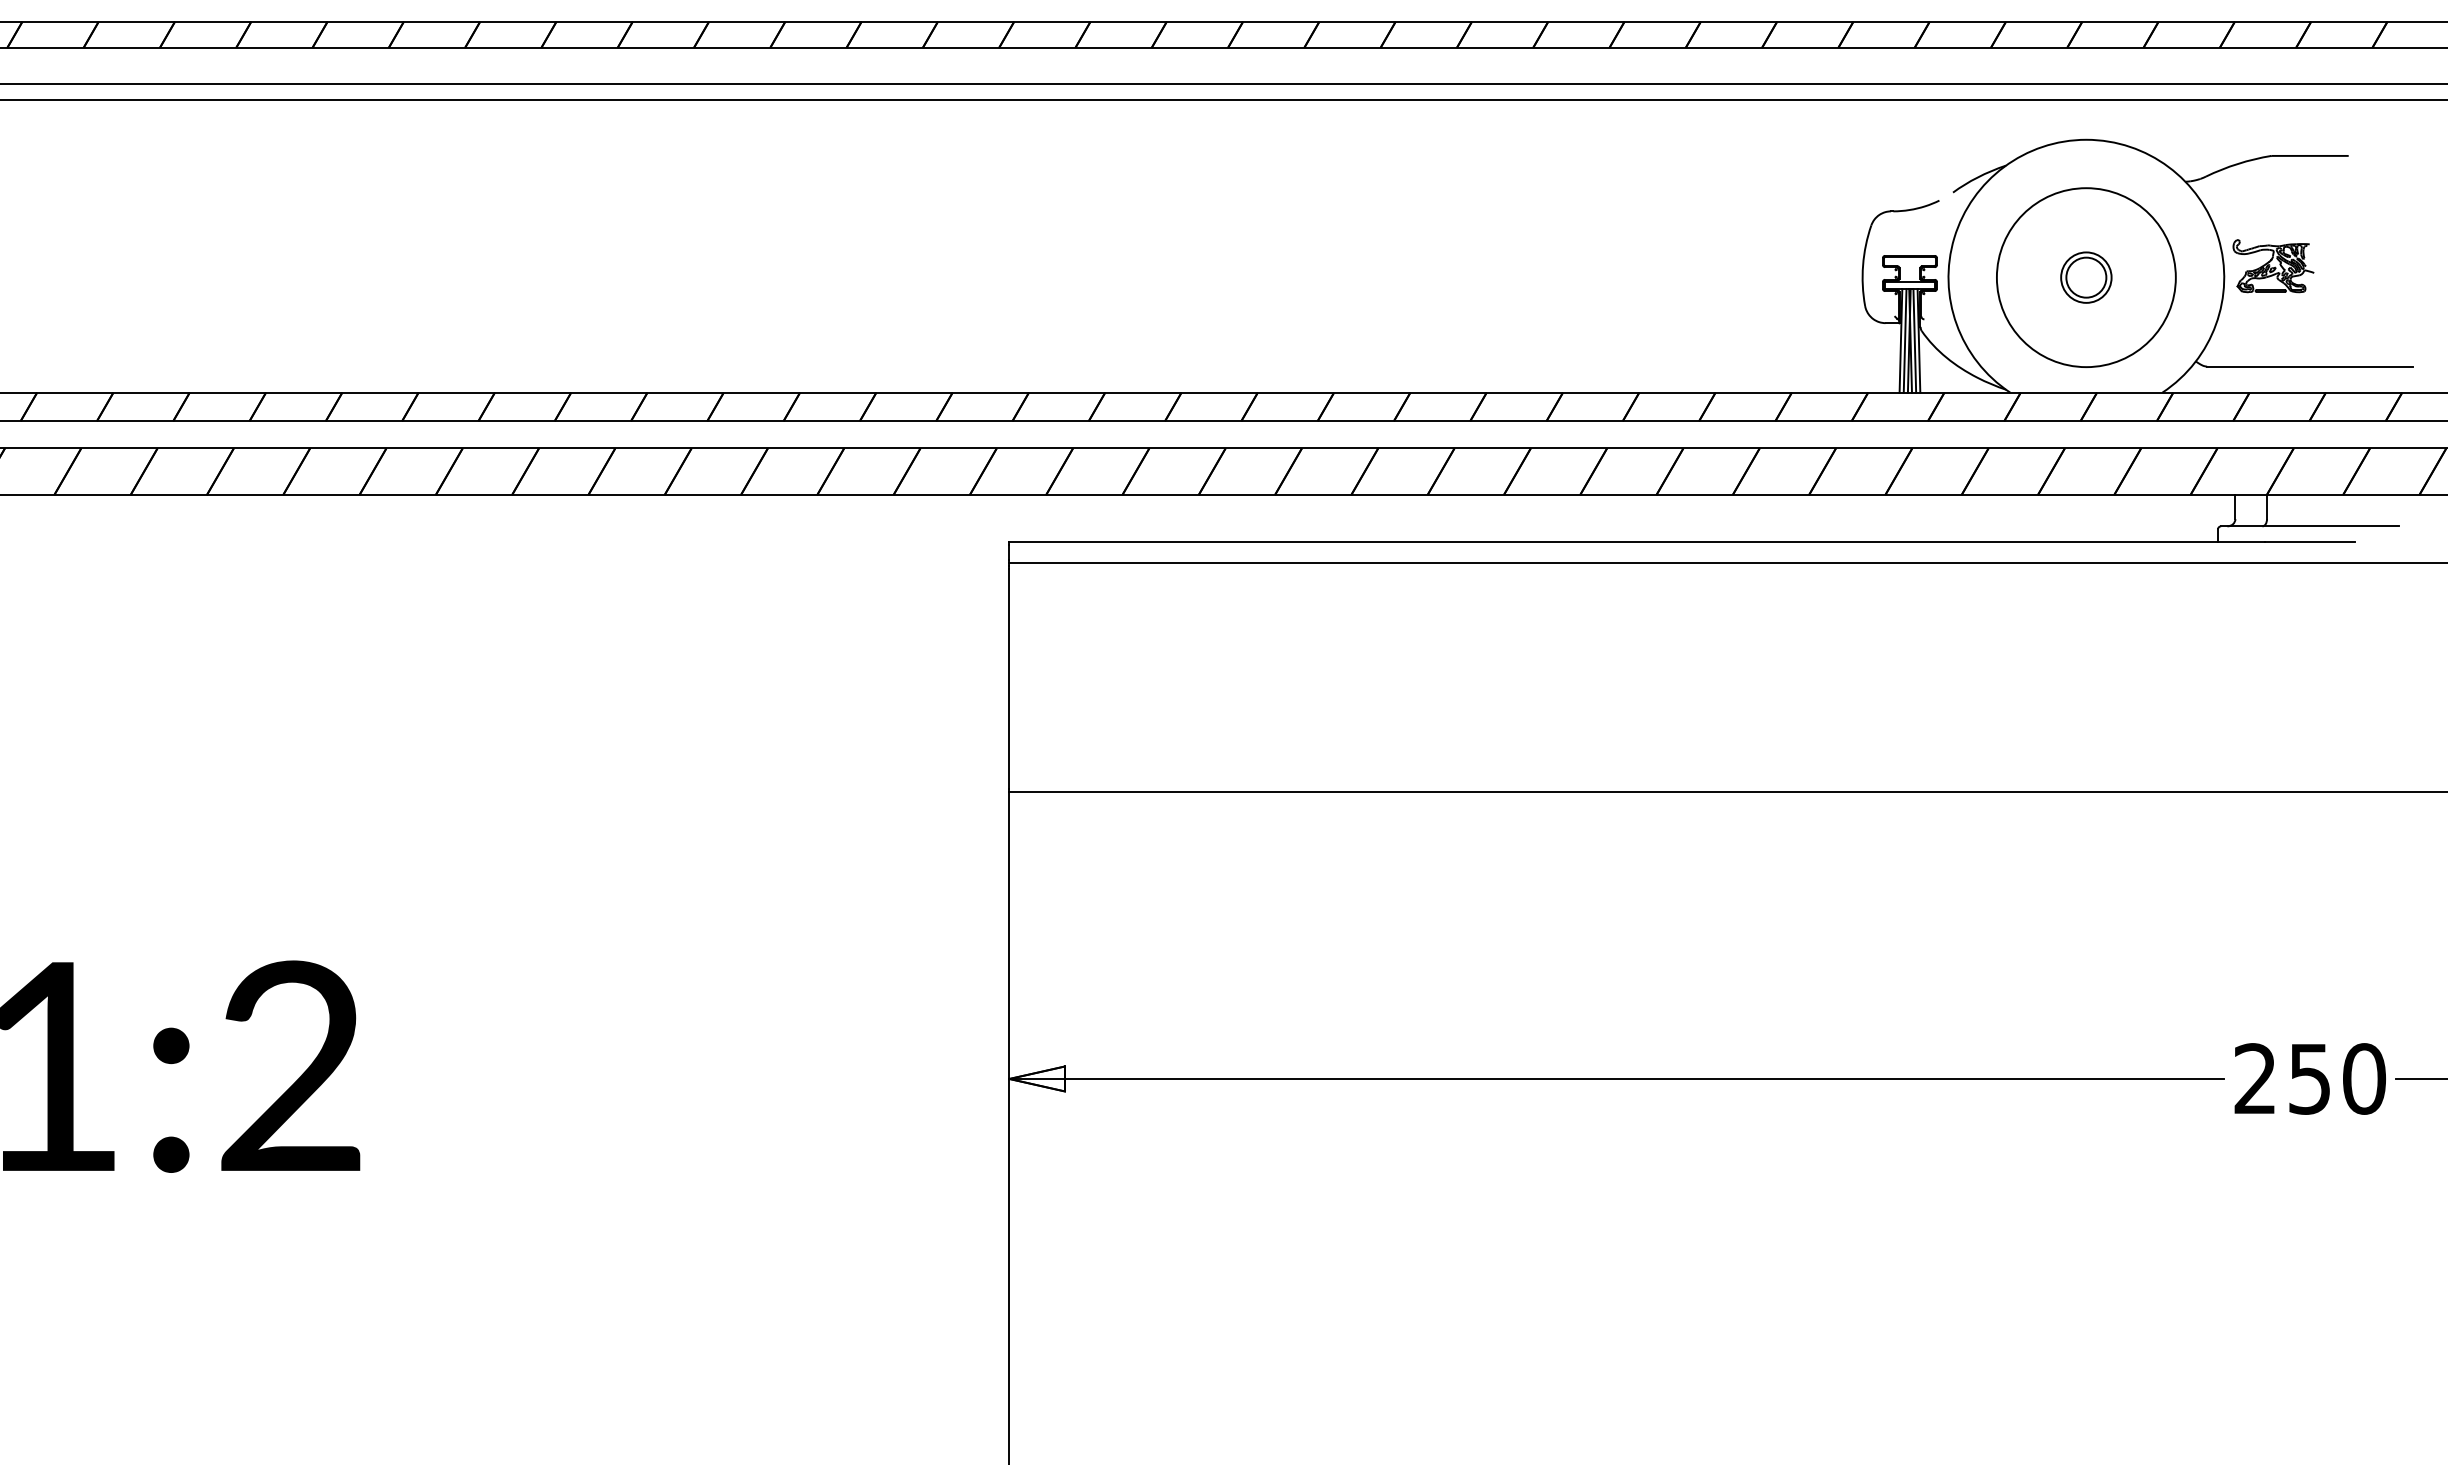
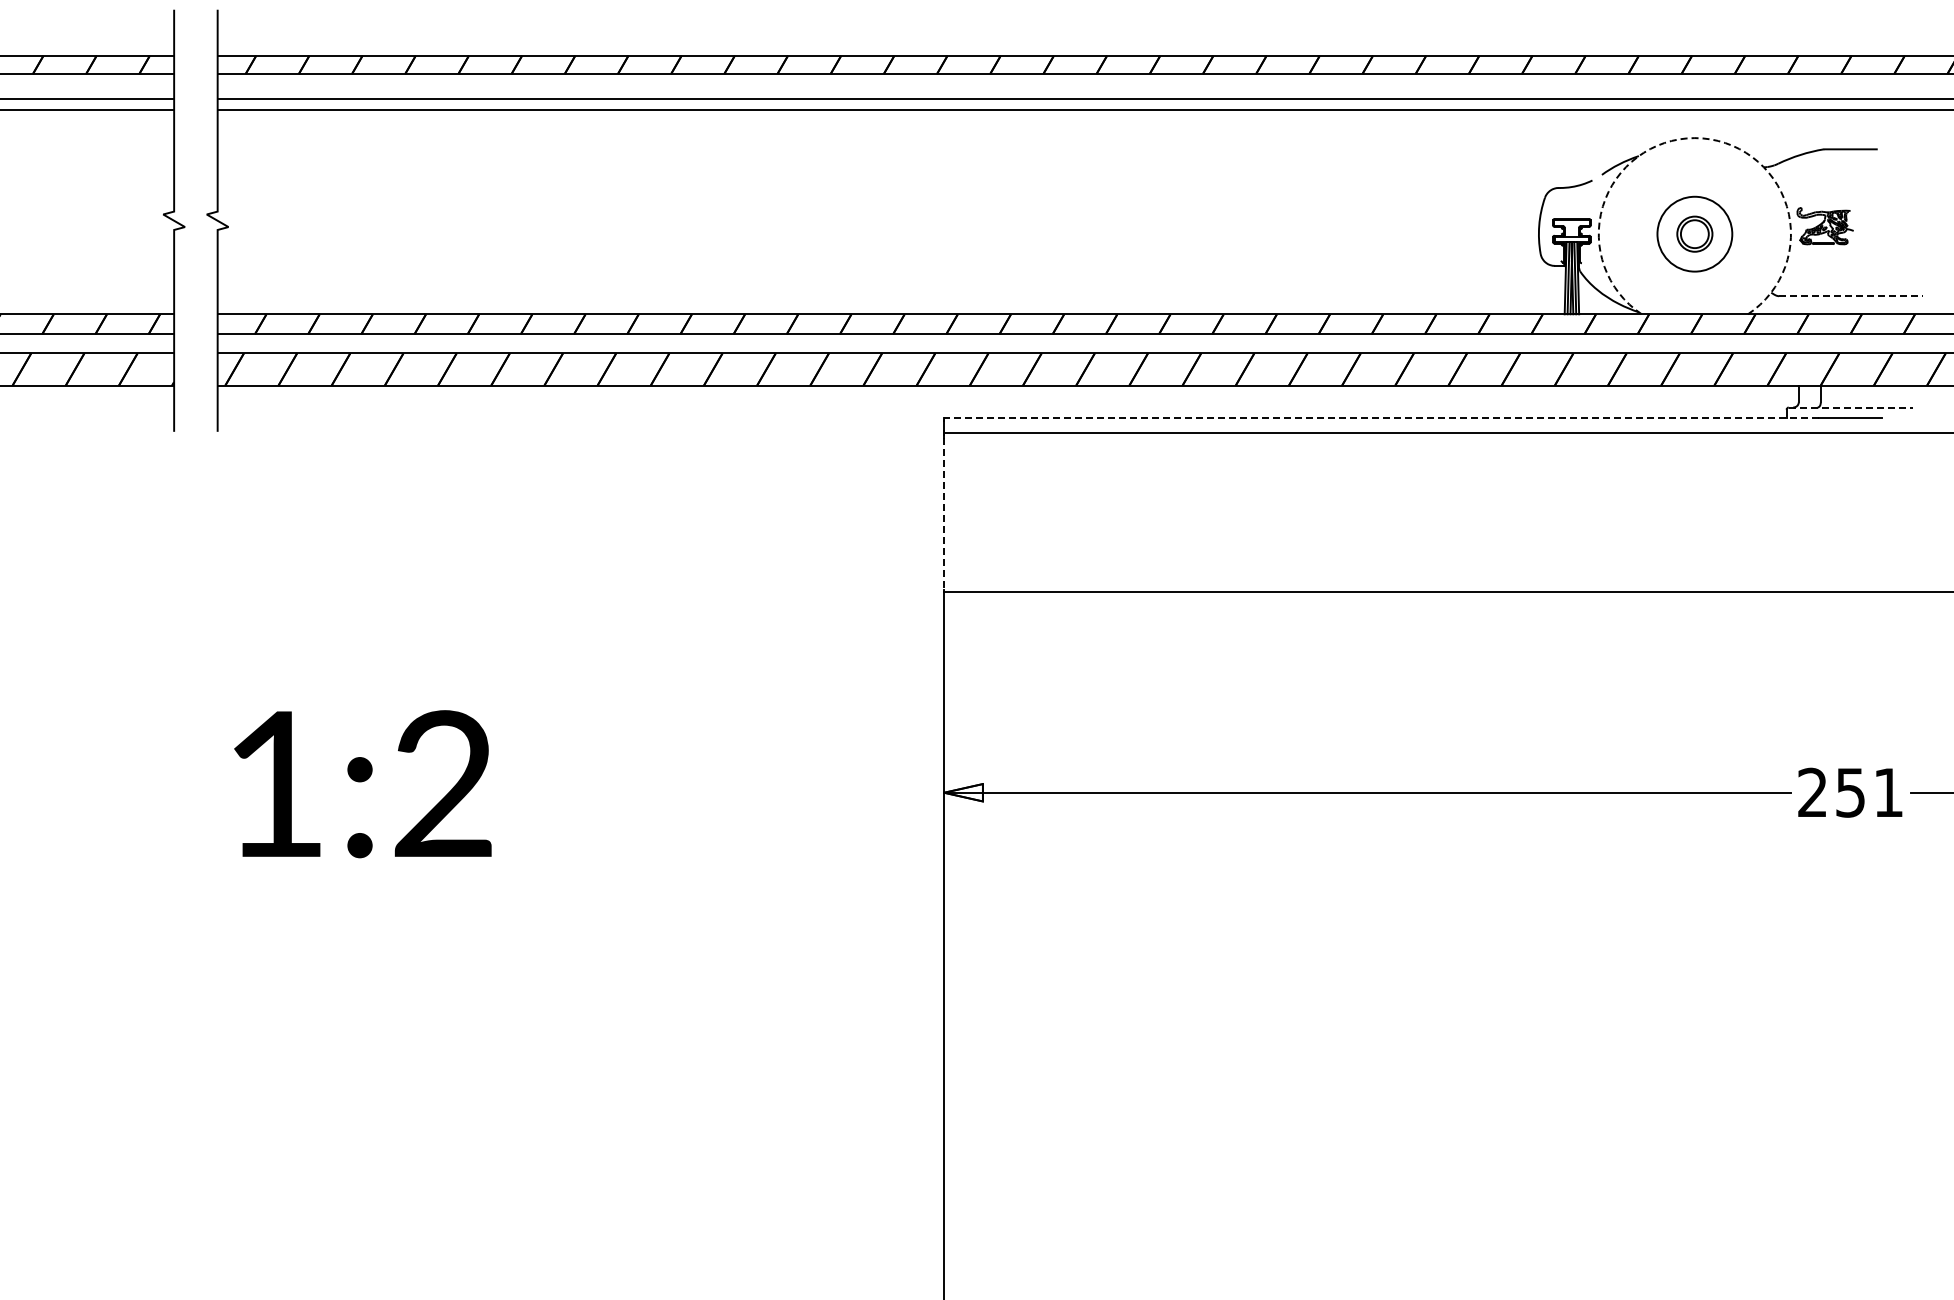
arc: (2085, 140) -> (1694, 138), solid -> dashed
circle: (2085, 276) -> (1694, 233), size x0.6
line: (2309, 367) -> (1850, 296), solid -> dashed
line: (2311, 526) -> (1851, 407), solid -> dashed
line: (1636, 542) -> (1381, 418), solid -> dashed
line: (1009, 679) -> (944, 514), solid -> dashed
text: (2364, 1078) -> (1888, 792), 250 -> 251

